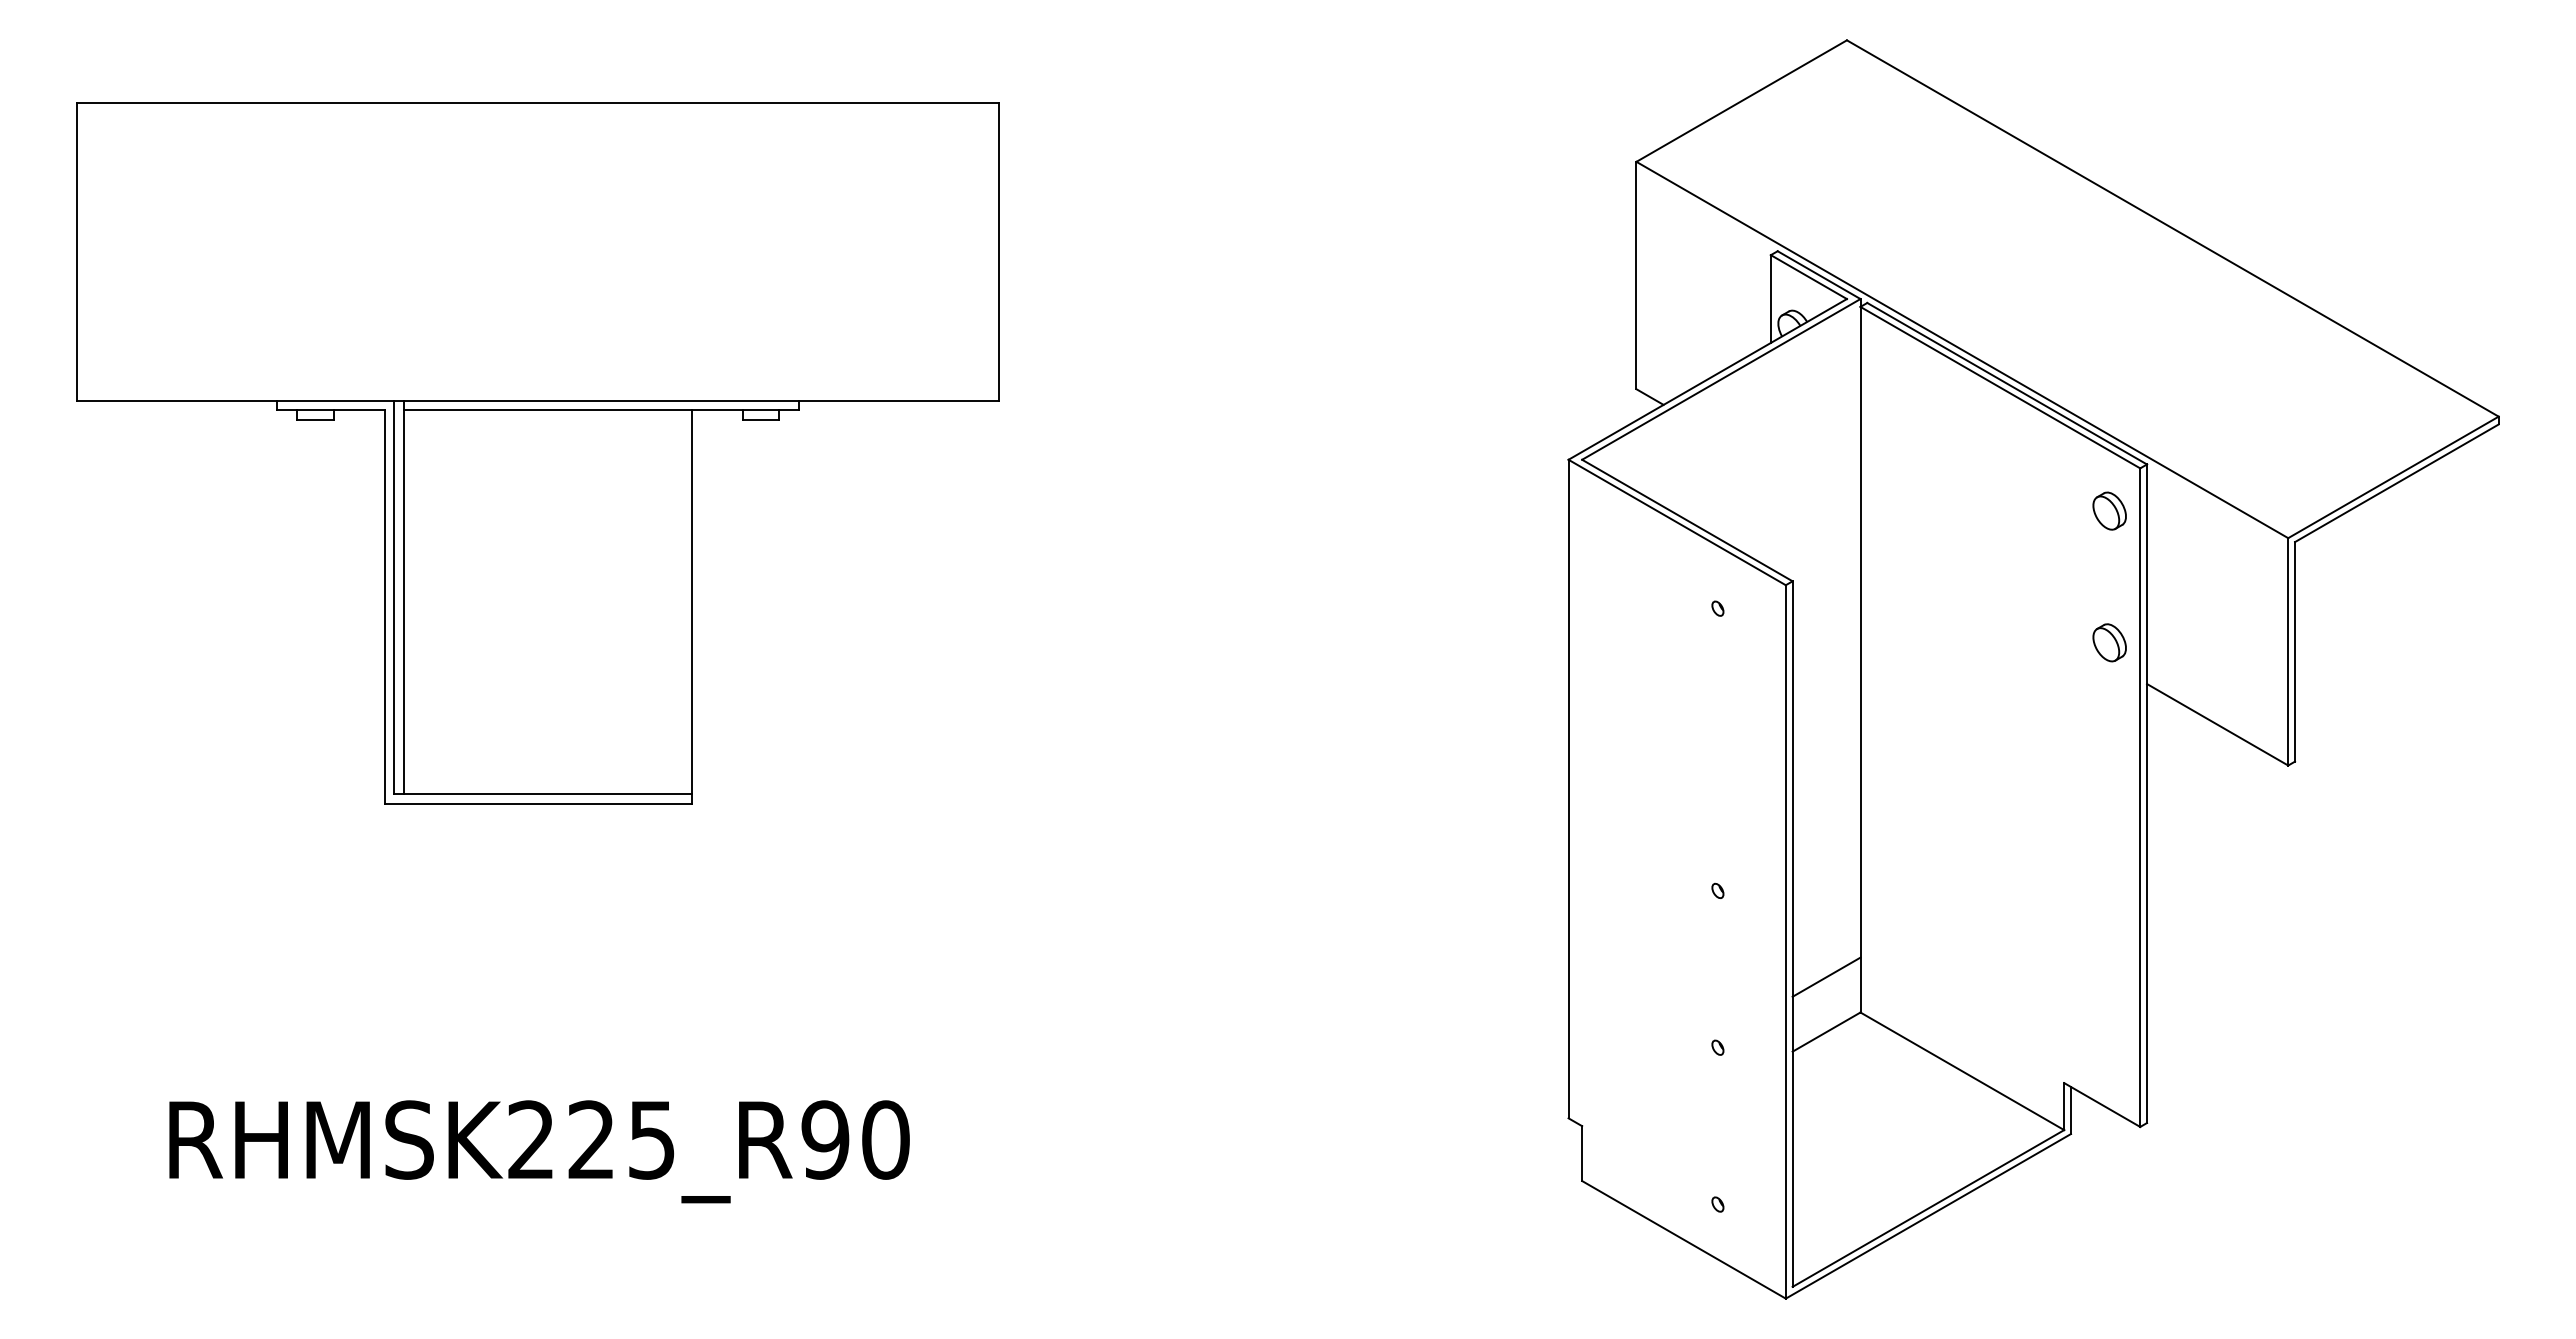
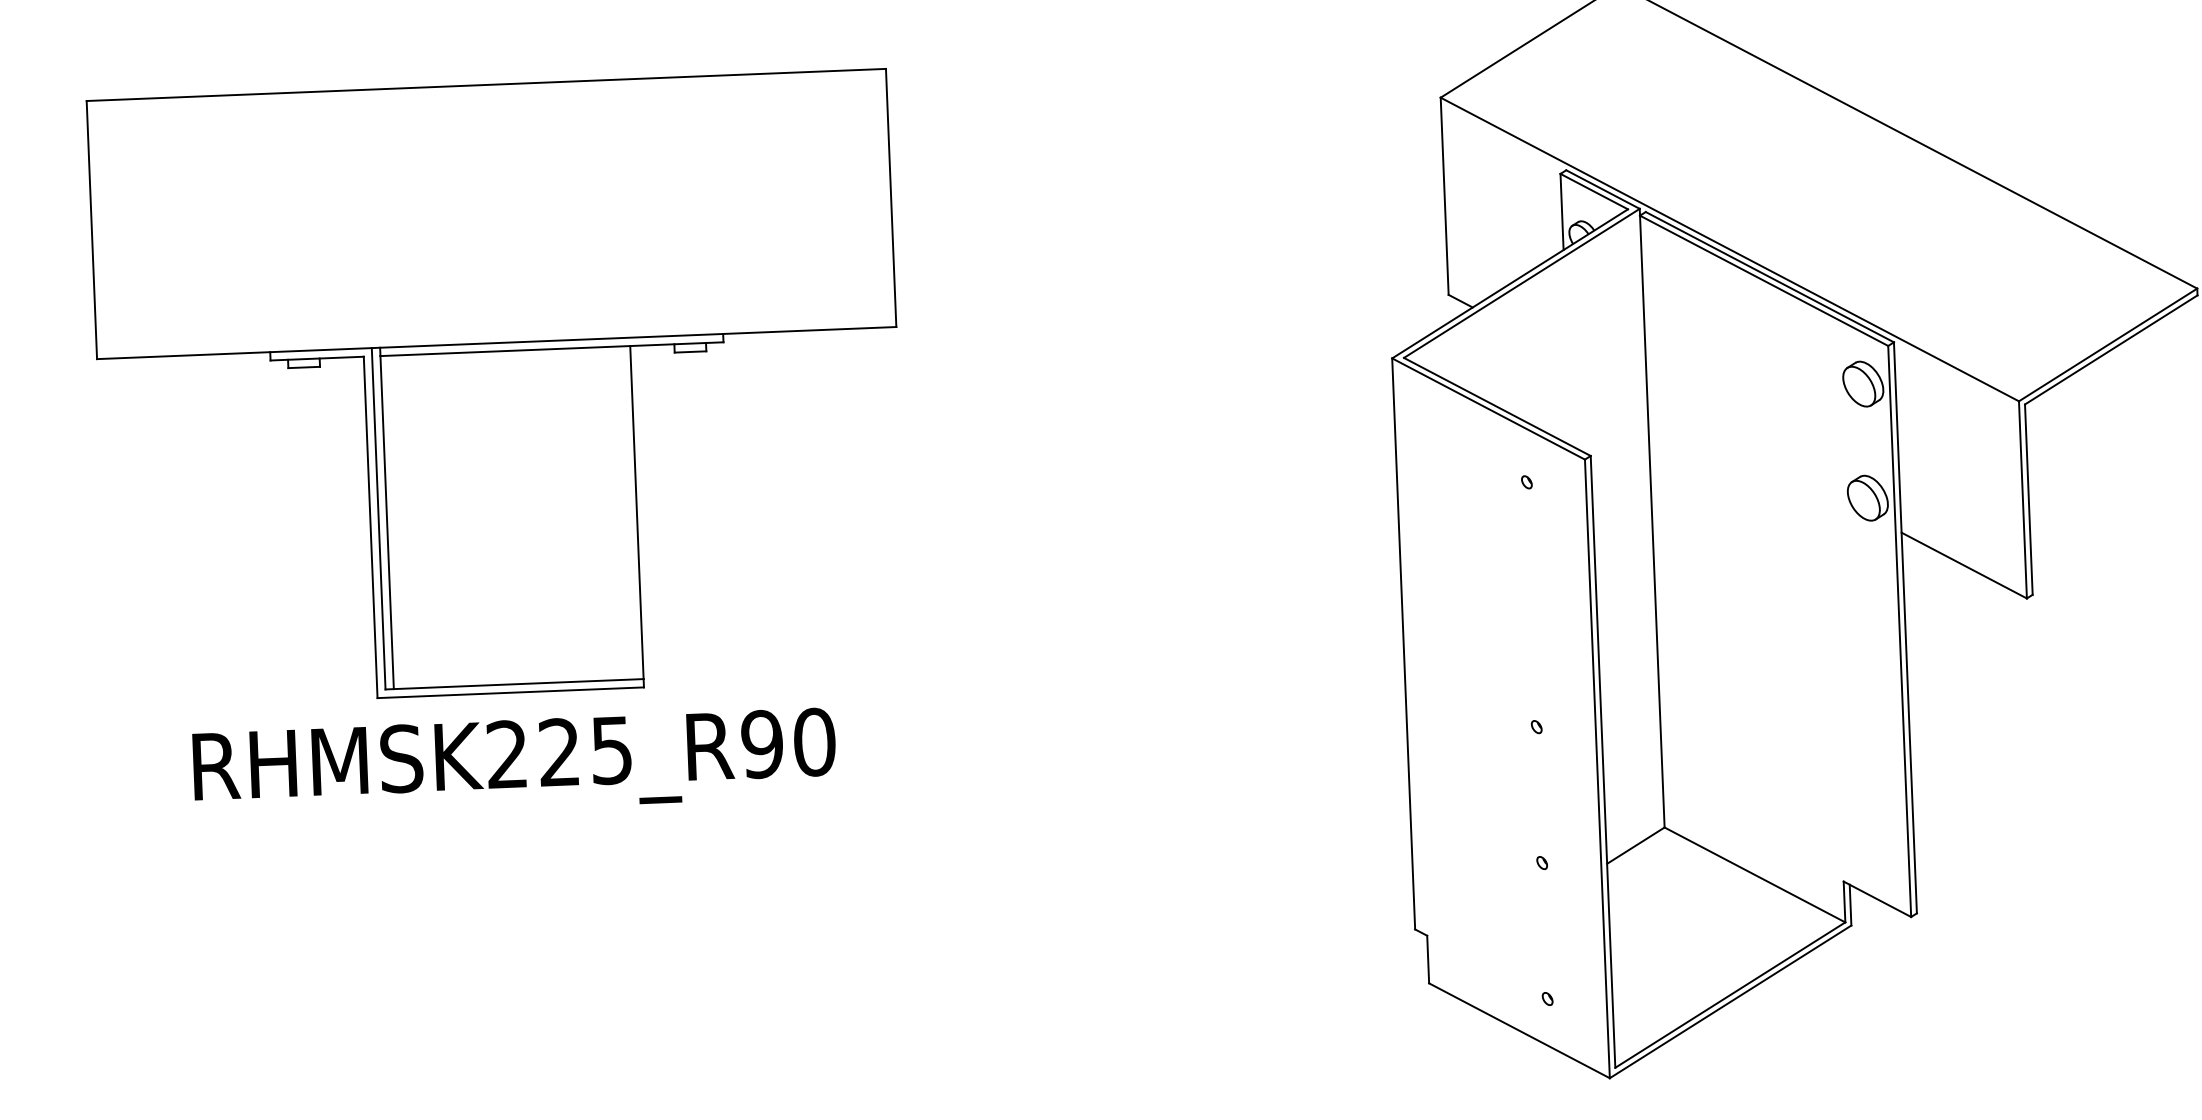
part: (2109, 510) -> (1863, 383), size x1.4
part: (2109, 642) -> (1867, 498), size x1.4
line: (1826, 976) -> (1633, 797), removed
text: (539, 1151) -> (514, 764), moved

